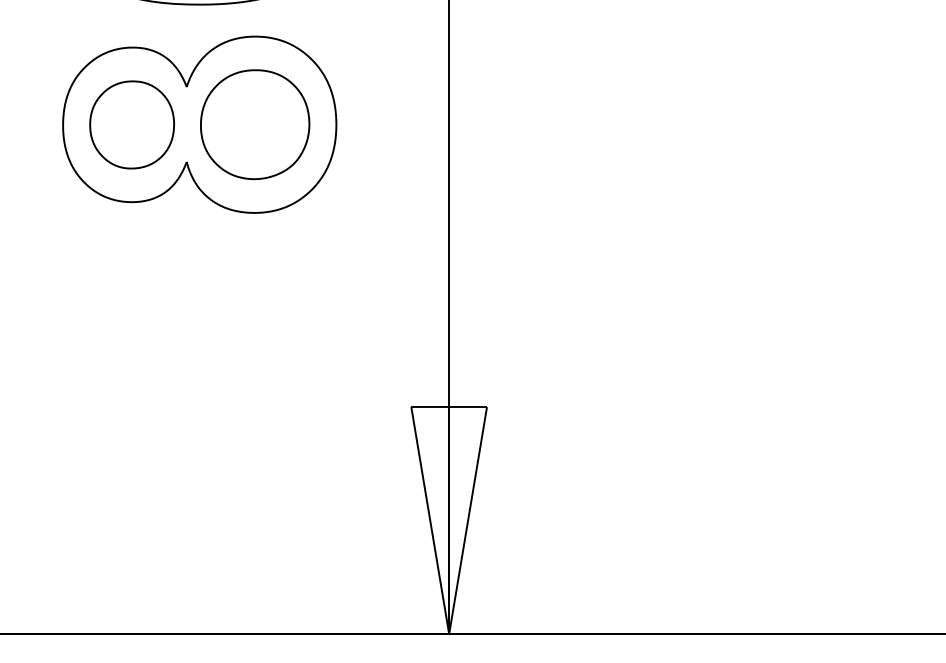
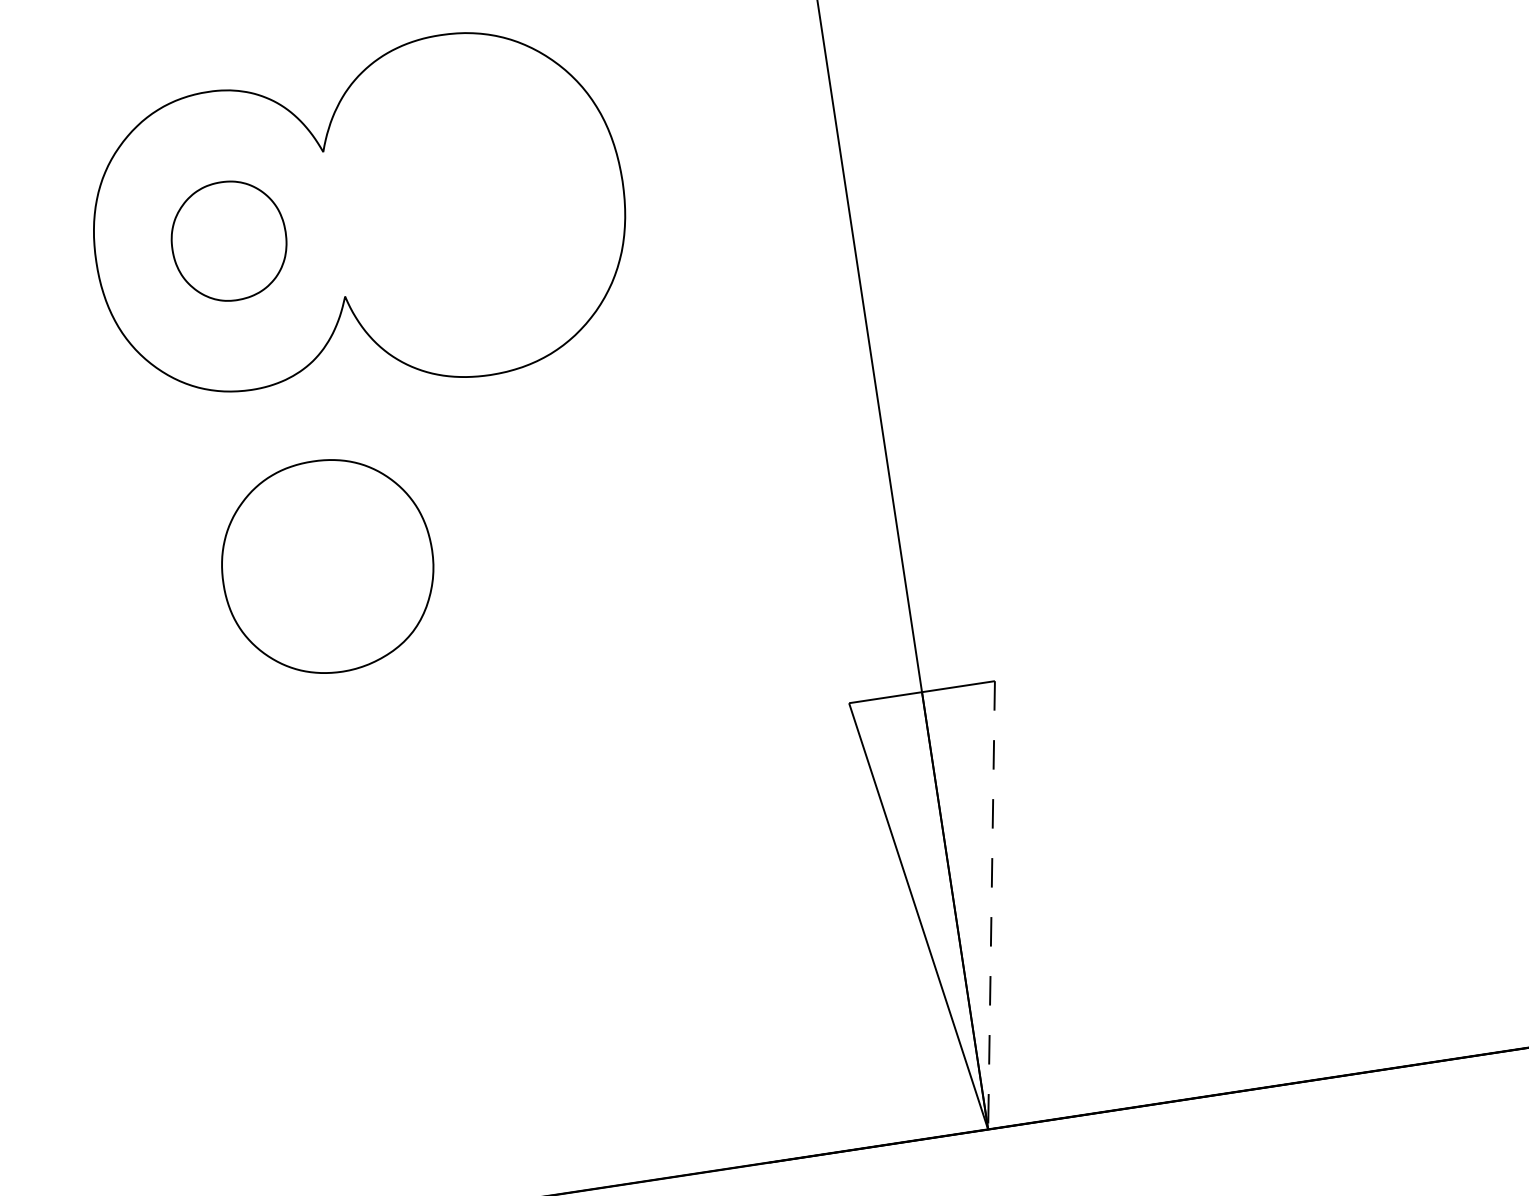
part: (131, 124) -> (227, 240), size x0.7
part: (255, 124) -> (328, 566), moved
line: (468, 521) -> (992, 906), solid -> dashed

